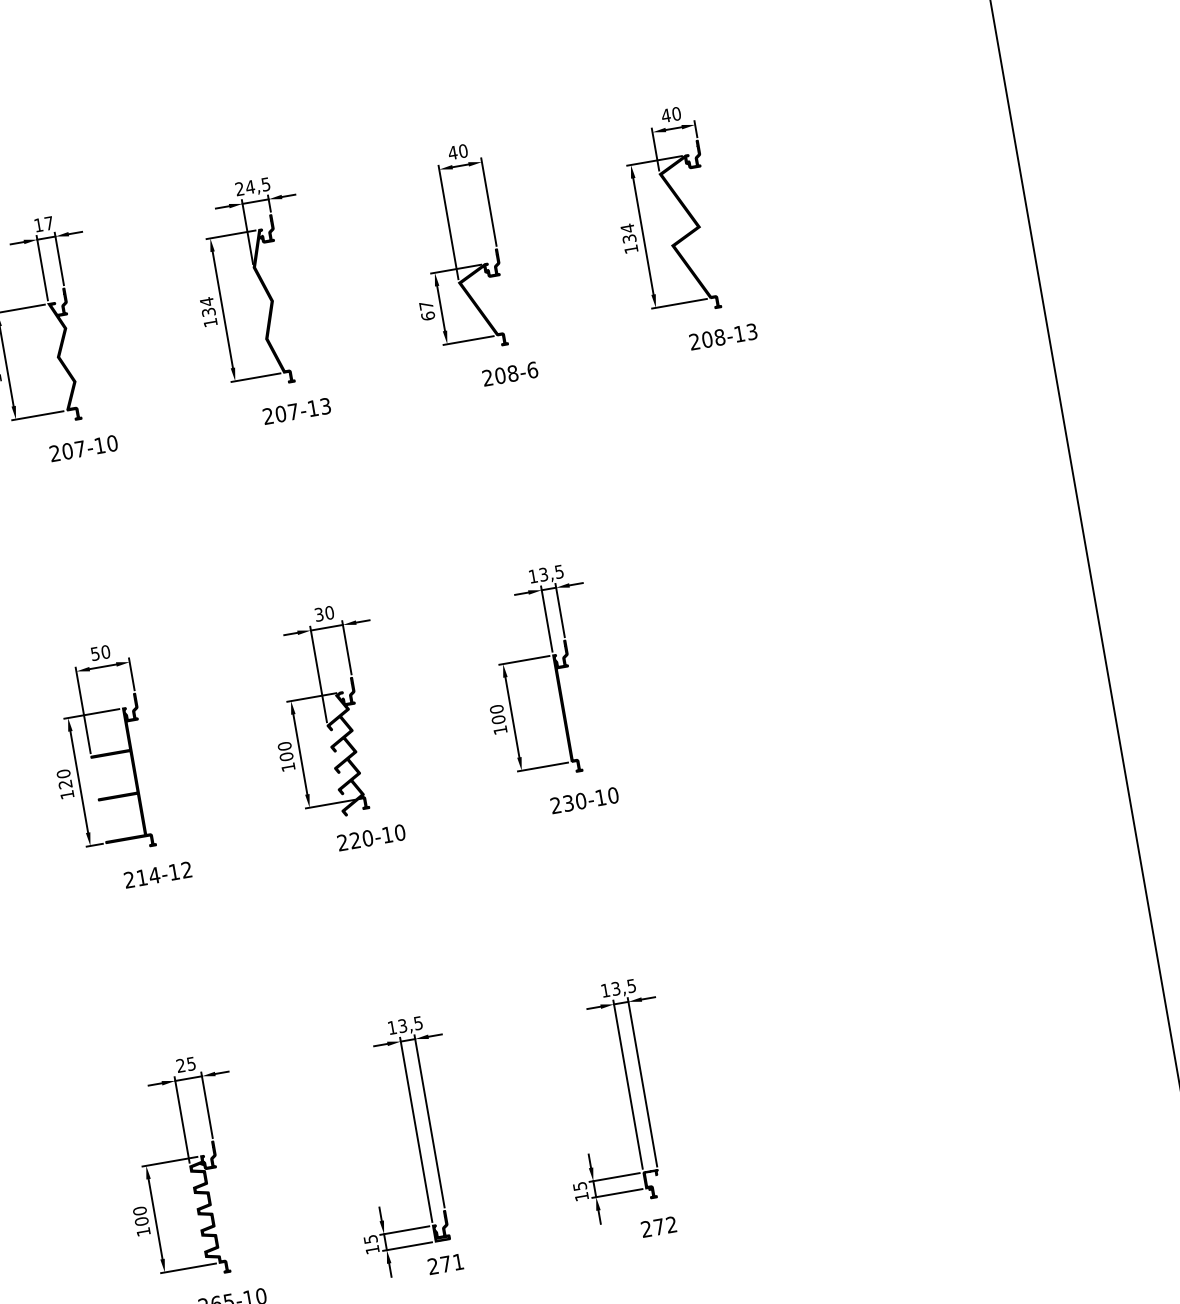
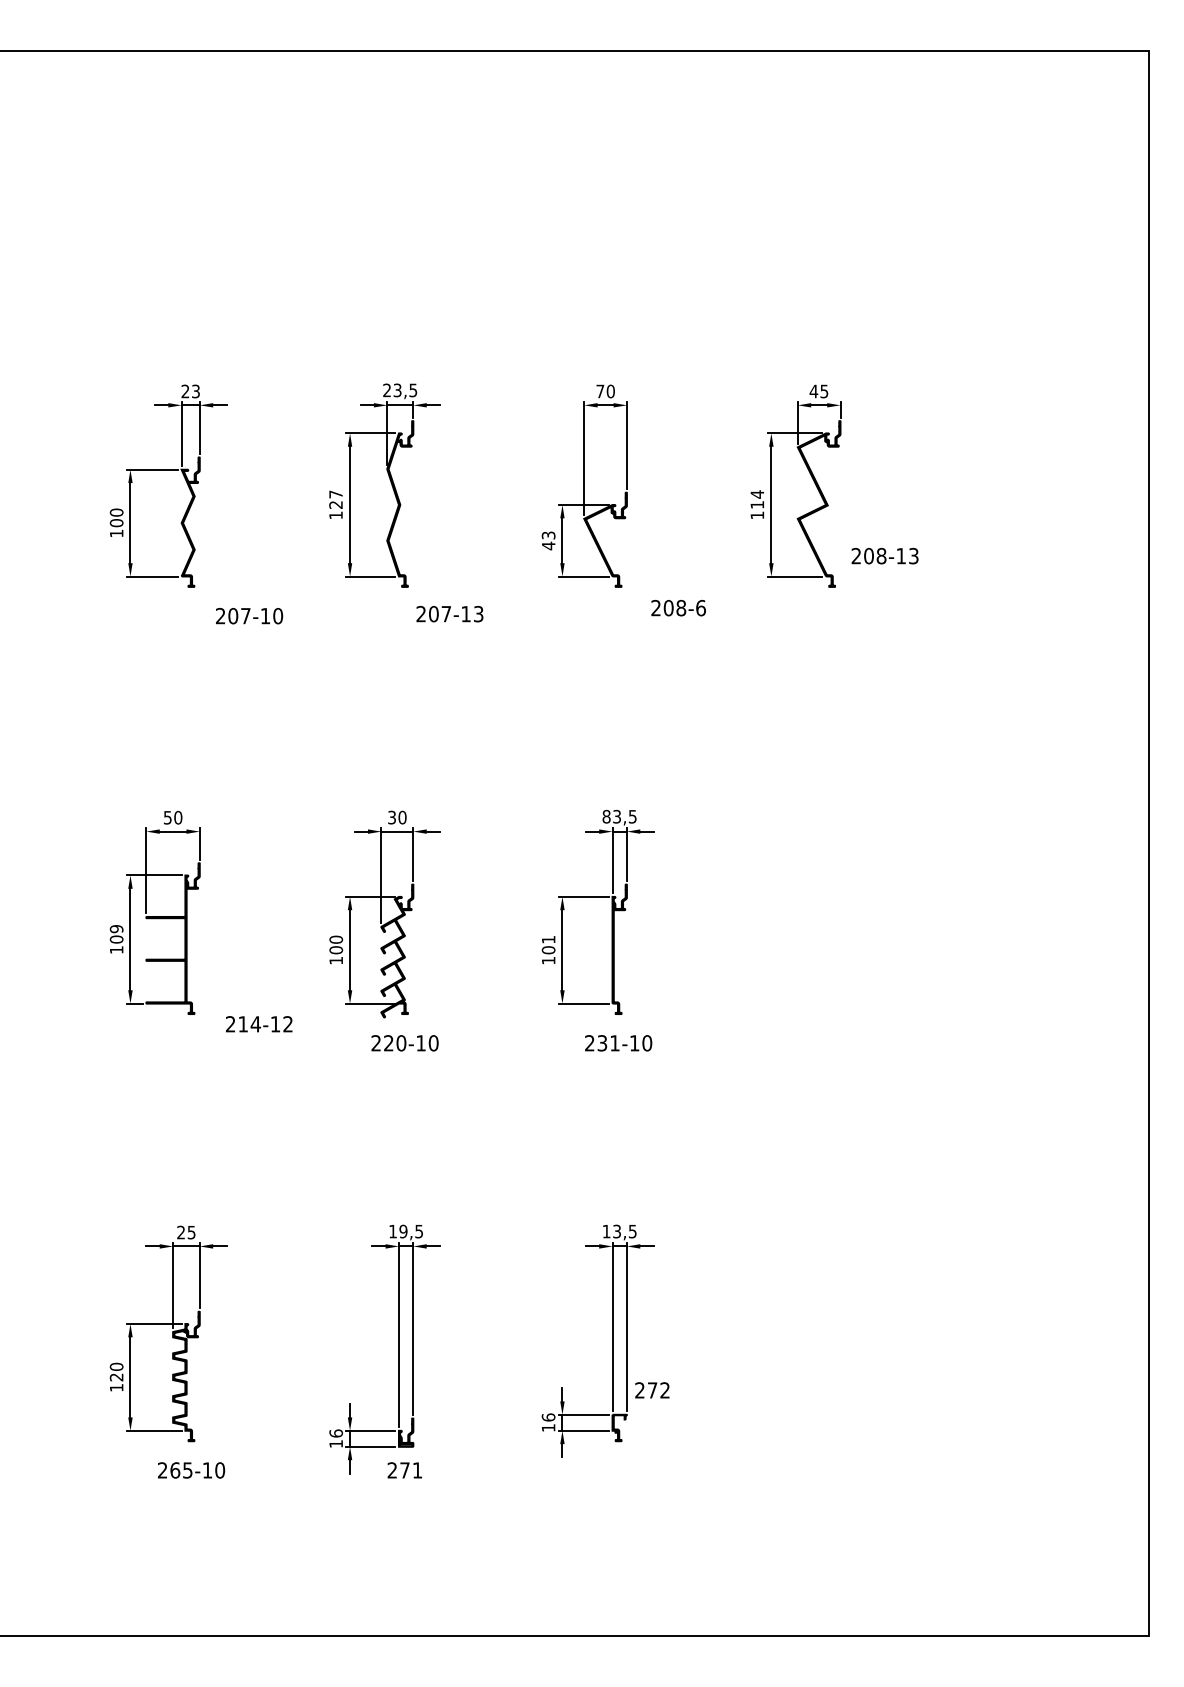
text: (676, 113) -> (824, 391), 40 -> 45
text: (453, 152) -> (600, 391), 40 -> 70
text: (250, 187) -> (397, 390), 24,5 -> 23,5
text: (43, 224) -> (190, 391), 17 -> 23
text: (629, 238) -> (757, 504), 134 -> 114
text: (207, 306) -> (335, 499), 134 -> 127
text: (427, 310) -> (548, 540), 67 -> 43
text: (722, 336) -> (884, 555), moved
text: (510, 374) -> (678, 608), moved
text: (296, 411) -> (449, 614), moved
text: (83, 448) -> (249, 616), moved
text: (533, 576) -> (606, 816), 13,5 -> 83,5
text: (496, 709) -> (548, 939), 100 -> 101
text: (64, 779) -> (116, 934), 120 -> 109
text: (580, 801) -> (614, 1043), 230-10 -> 231-10
text: (158, 875) -> (259, 1024), moved
text: (402, 1025) -> (403, 1231), 13,5 -> 19,5
text: (579, 1186) -> (548, 1417), 15 -> 16
text: (141, 1221) -> (116, 1377), 100 -> 120
text: (659, 1227) -> (652, 1390), moved
text: (371, 1239) -> (336, 1433), 15 -> 16

